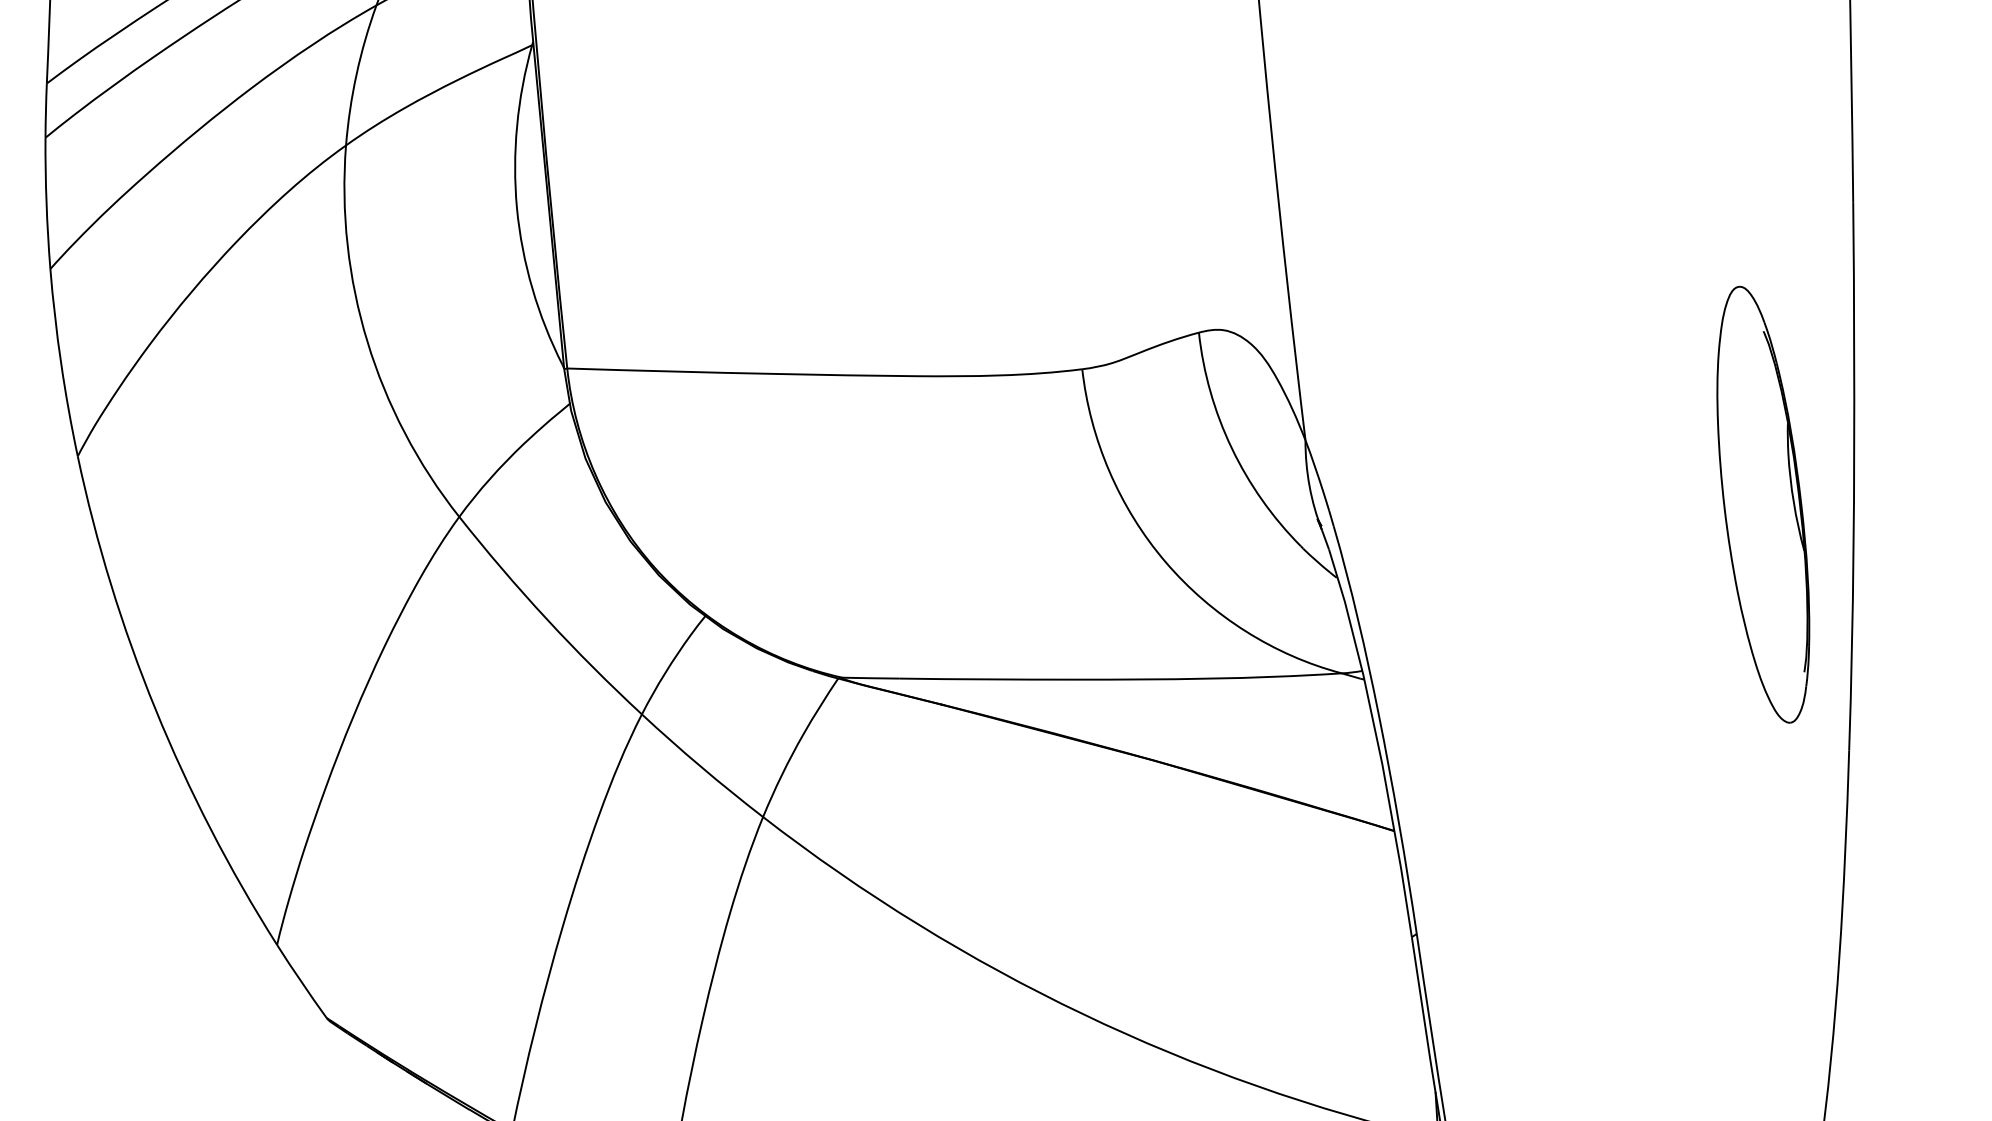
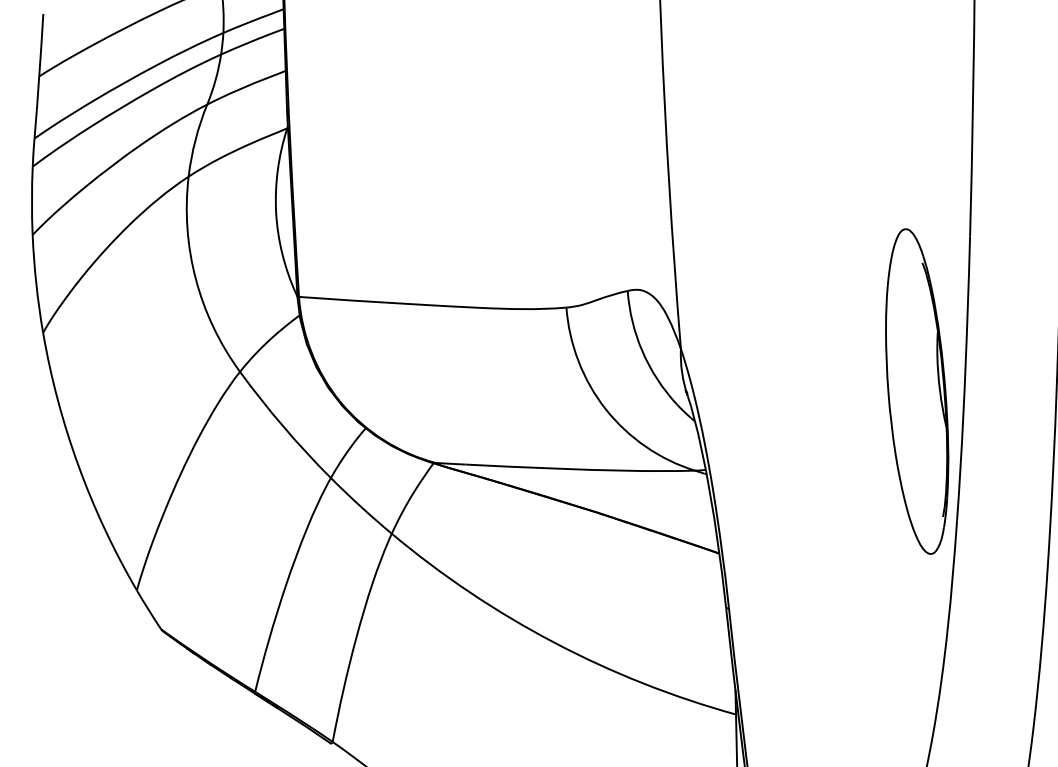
part: (1763, 504) -> (917, 391), size x1.43

